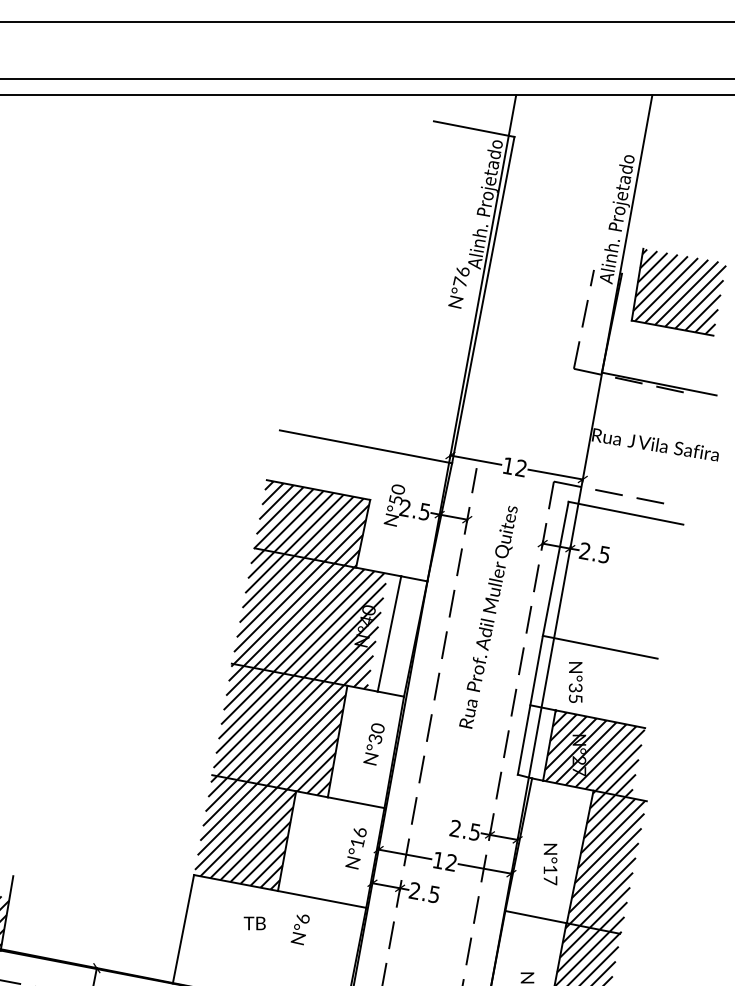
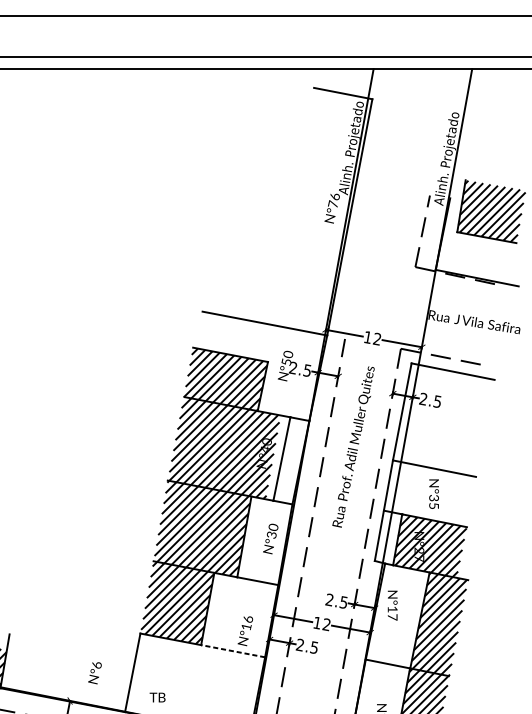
text: (575, 682) -> (433, 494), moved
text: (355, 848) -> (245, 630), moved
text: (550, 864) -> (392, 605), moved
line: (322, 899) -> (233, 651), solid -> dashed
text: (254, 923) -> (157, 697), moved
text: (299, 929) -> (94, 672), moved

